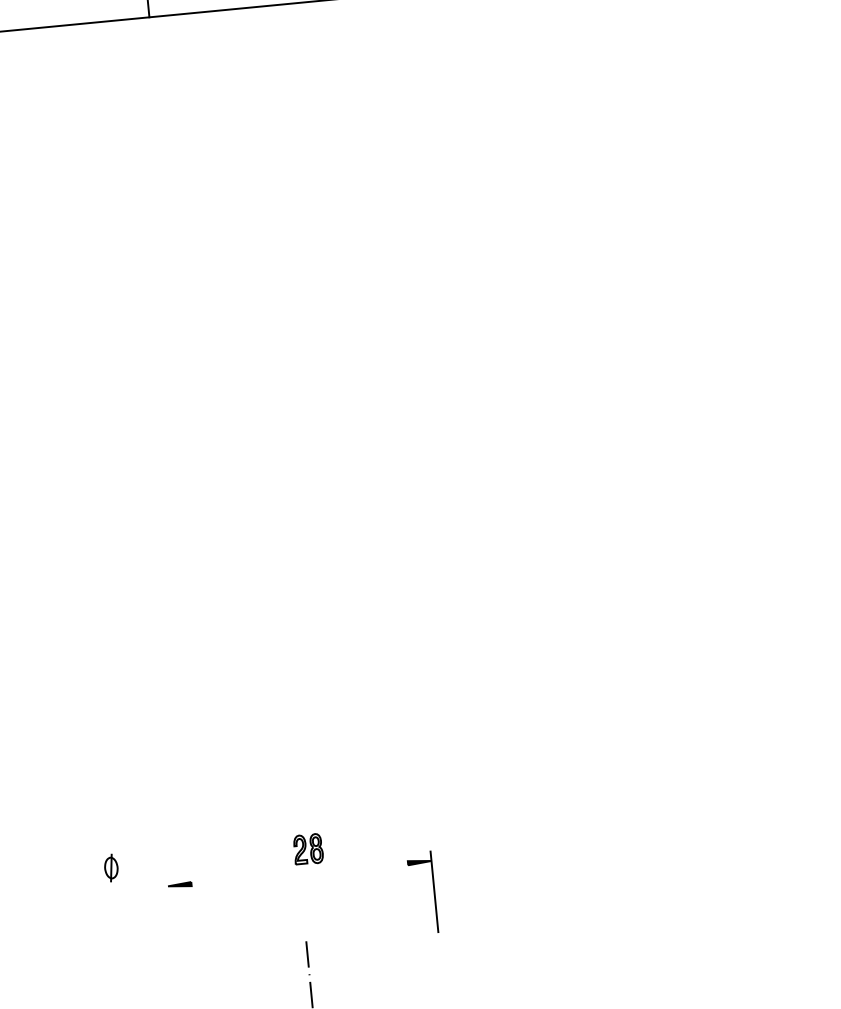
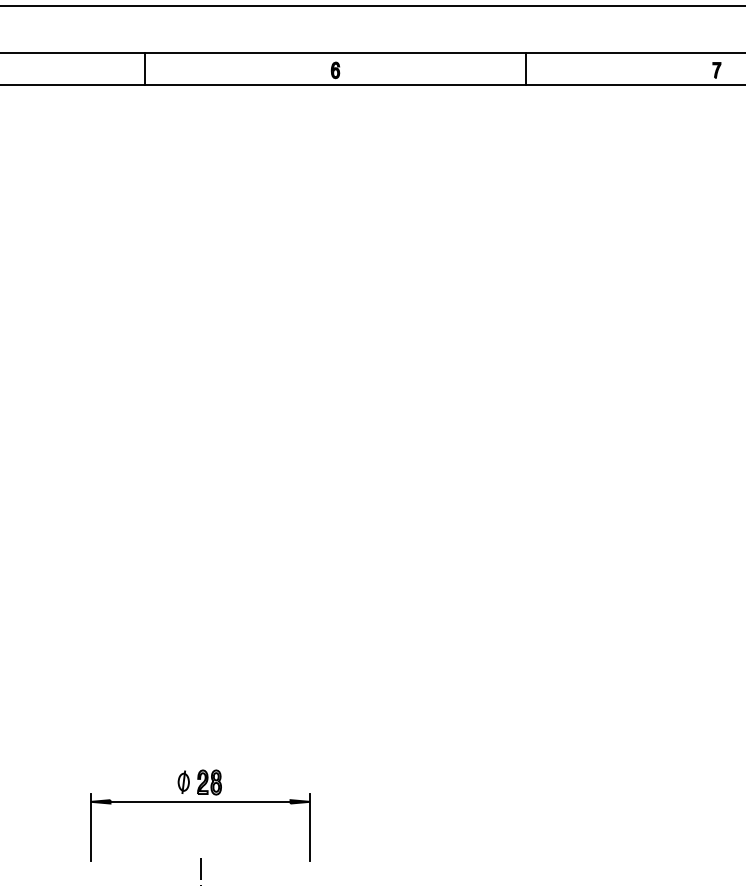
part: (110, 867) -> (183, 781), moved
line: (299, 873) -> (200, 801), added
line: (171, 917) -> (91, 827), added

